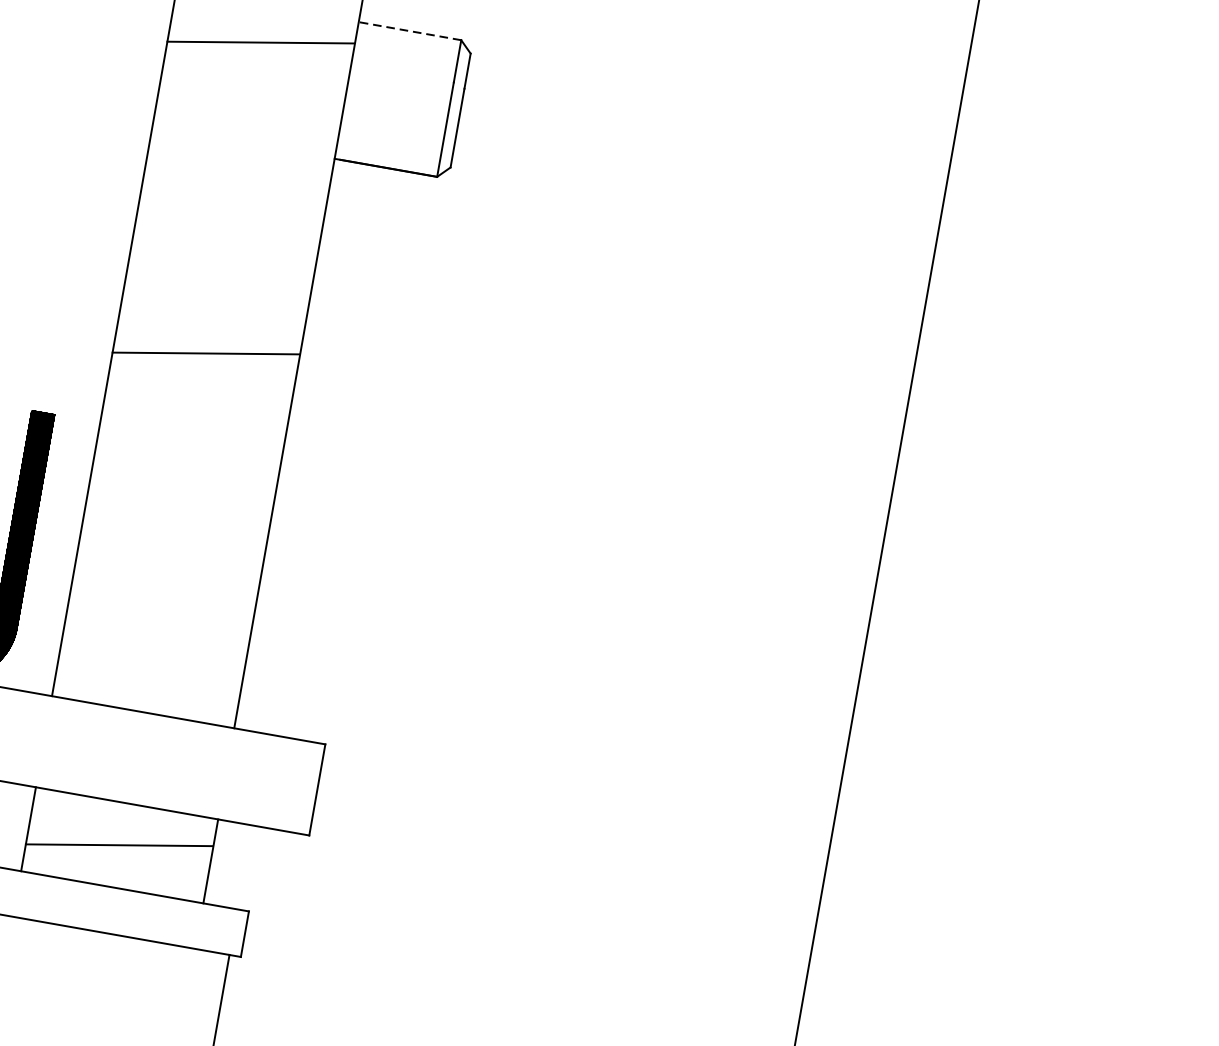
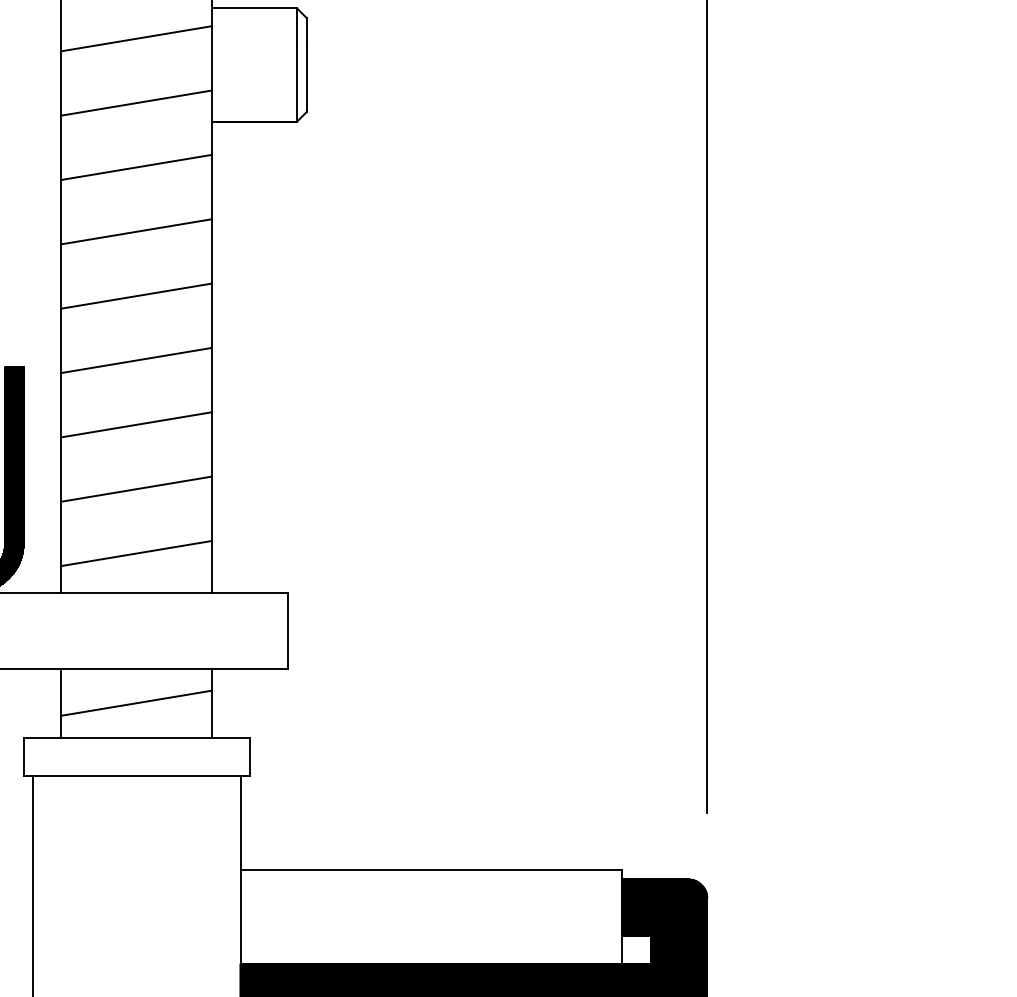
line: (409, 31) -> (254, 8), dashed -> solid
line: (247, 119) -> (136, 102), added
line: (233, 196) -> (136, 166), added
line: (219, 275) -> (136, 231), added
line: (192, 431) -> (136, 360), added
line: (178, 508) -> (136, 424), added
line: (164, 585) -> (136, 488), added
line: (151, 664) -> (136, 553), added

